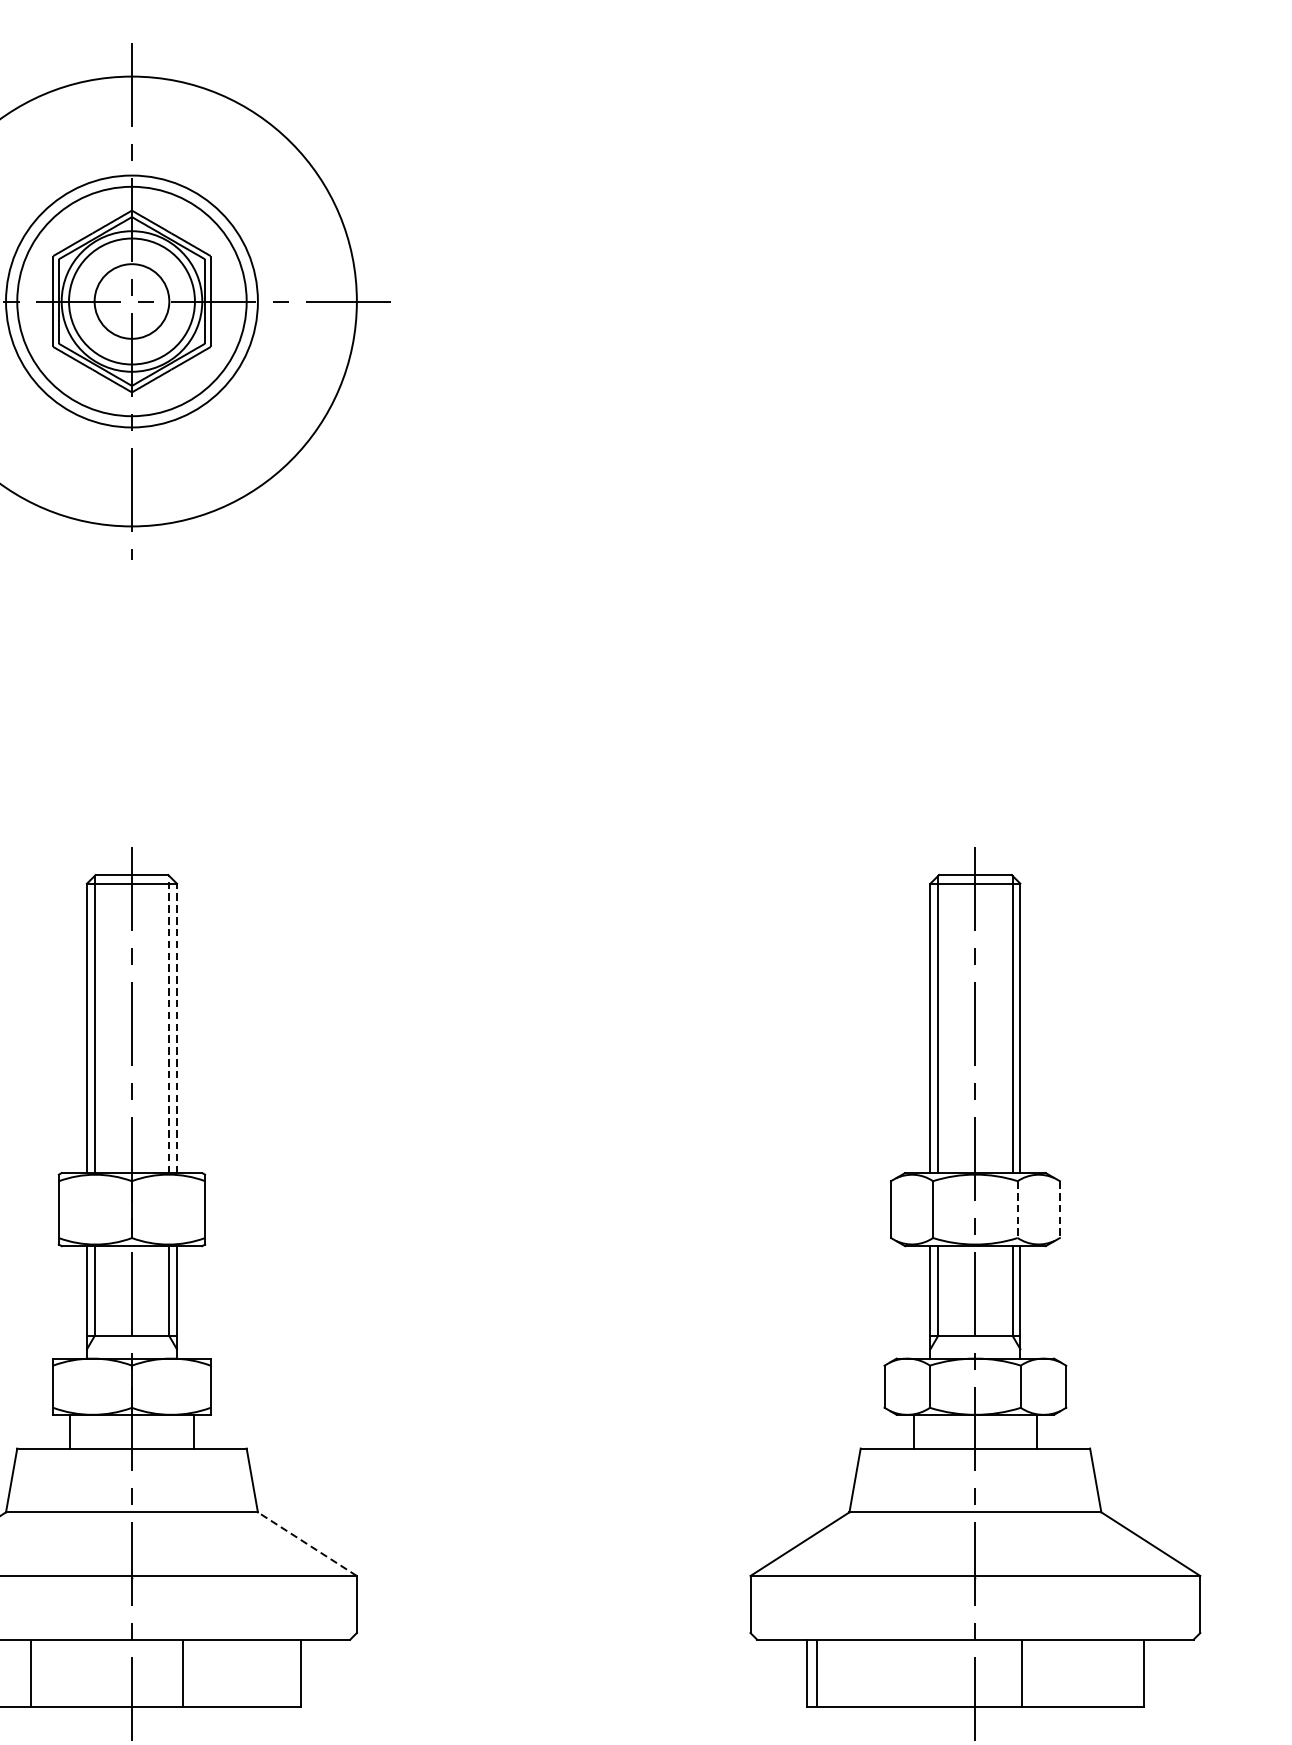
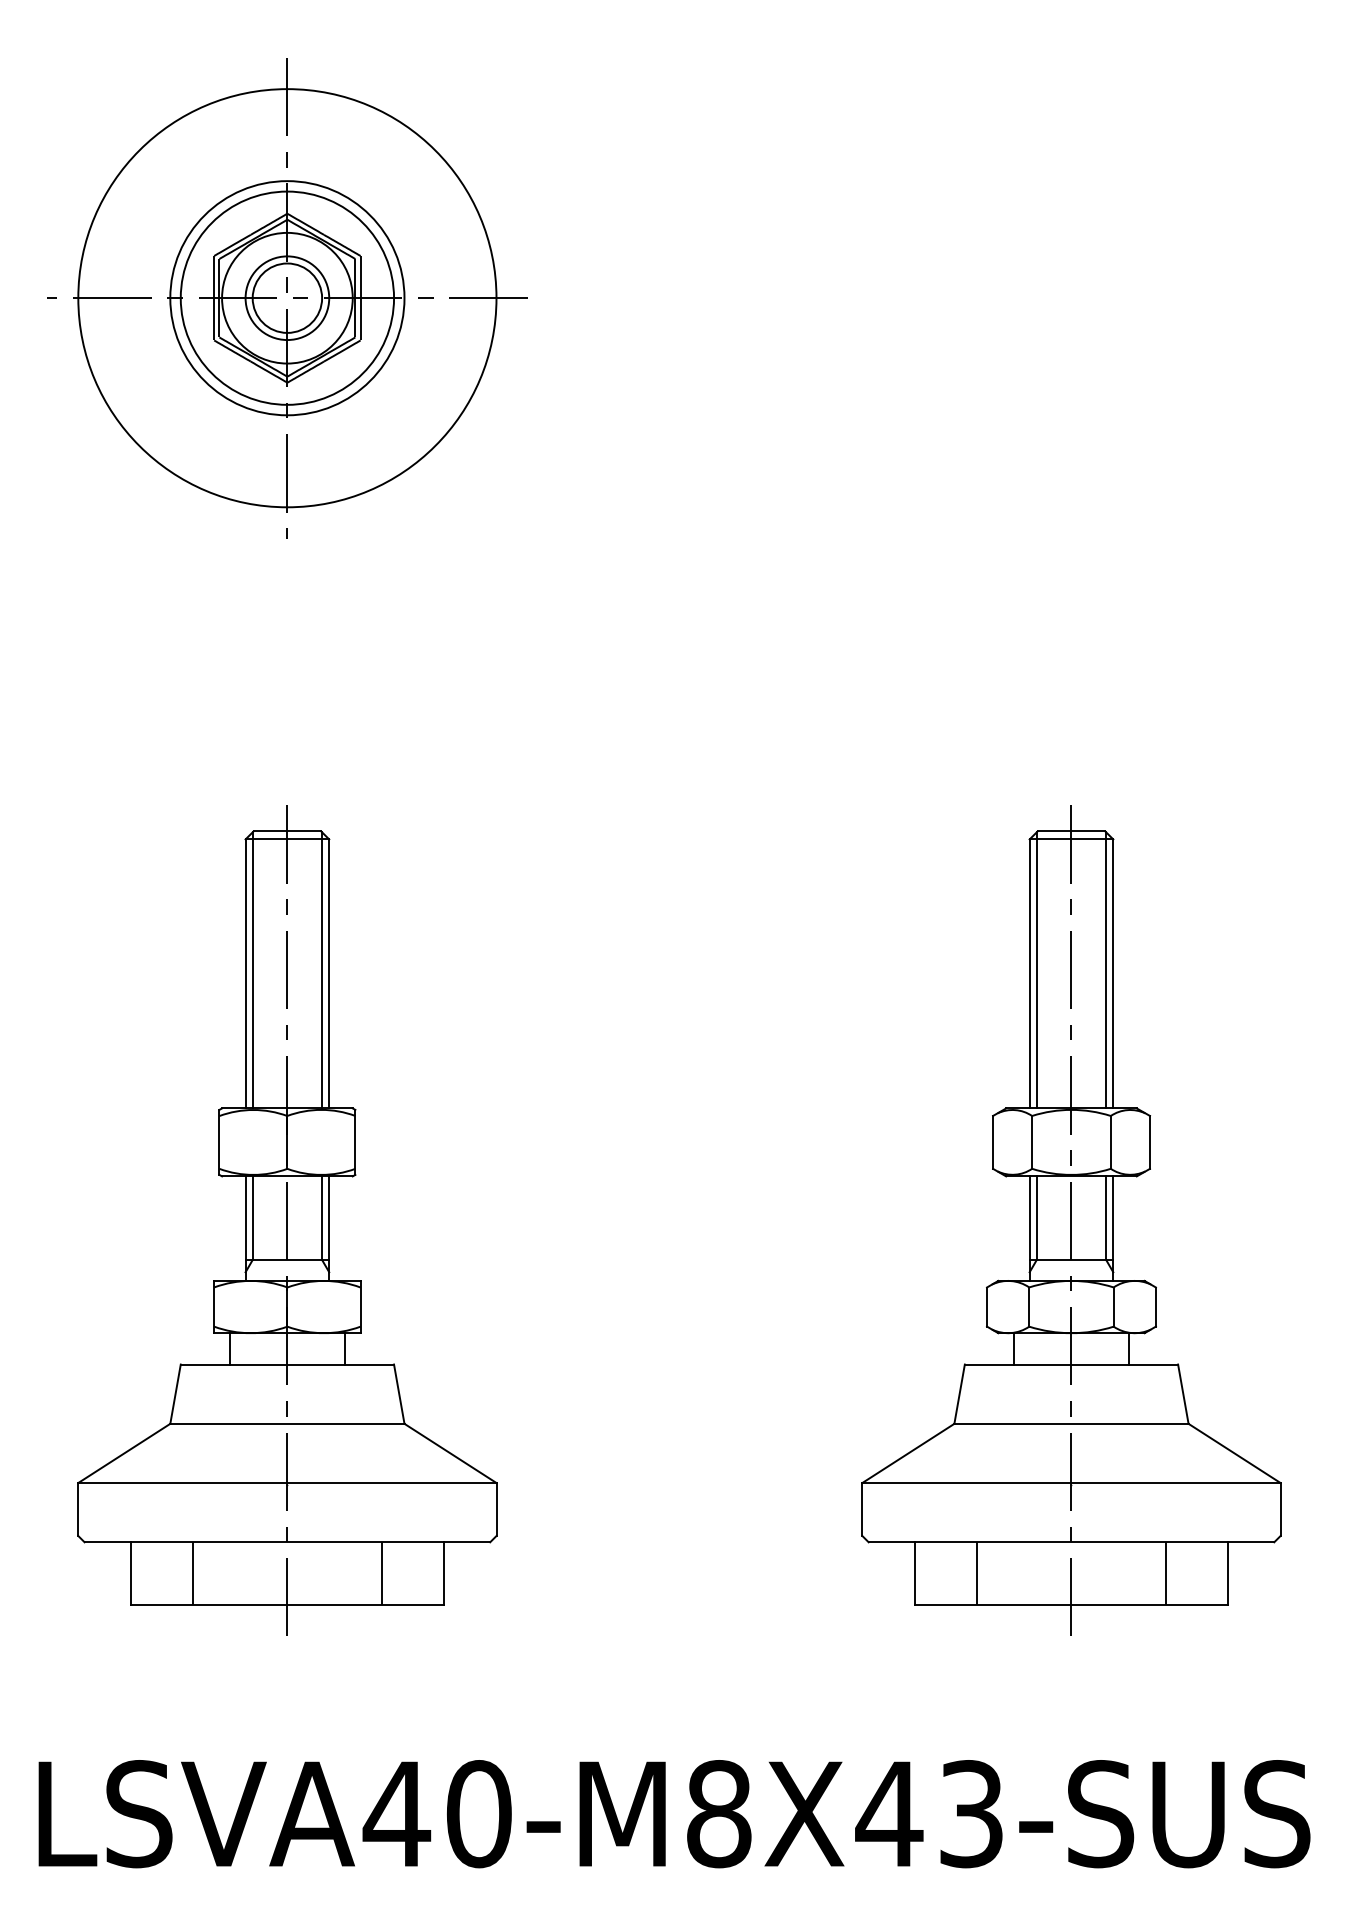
circle: (132, 301) -> (287, 298), size x0.71
line: (169, 1023) -> (322, 969), dashed -> solid
line: (177, 1027) -> (329, 973), dashed -> solid
line: (1017, 1209) -> (1110, 1142), dashed -> solid
line: (1059, 1209) -> (1149, 1142), dashed -> solid
line: (307, 1544) -> (450, 1453), dashed -> solid
line: (182, 1673) -> (381, 1573), moved
line: (817, 1673) -> (977, 1573), moved
line: (1021, 1673) -> (1165, 1573), moved

